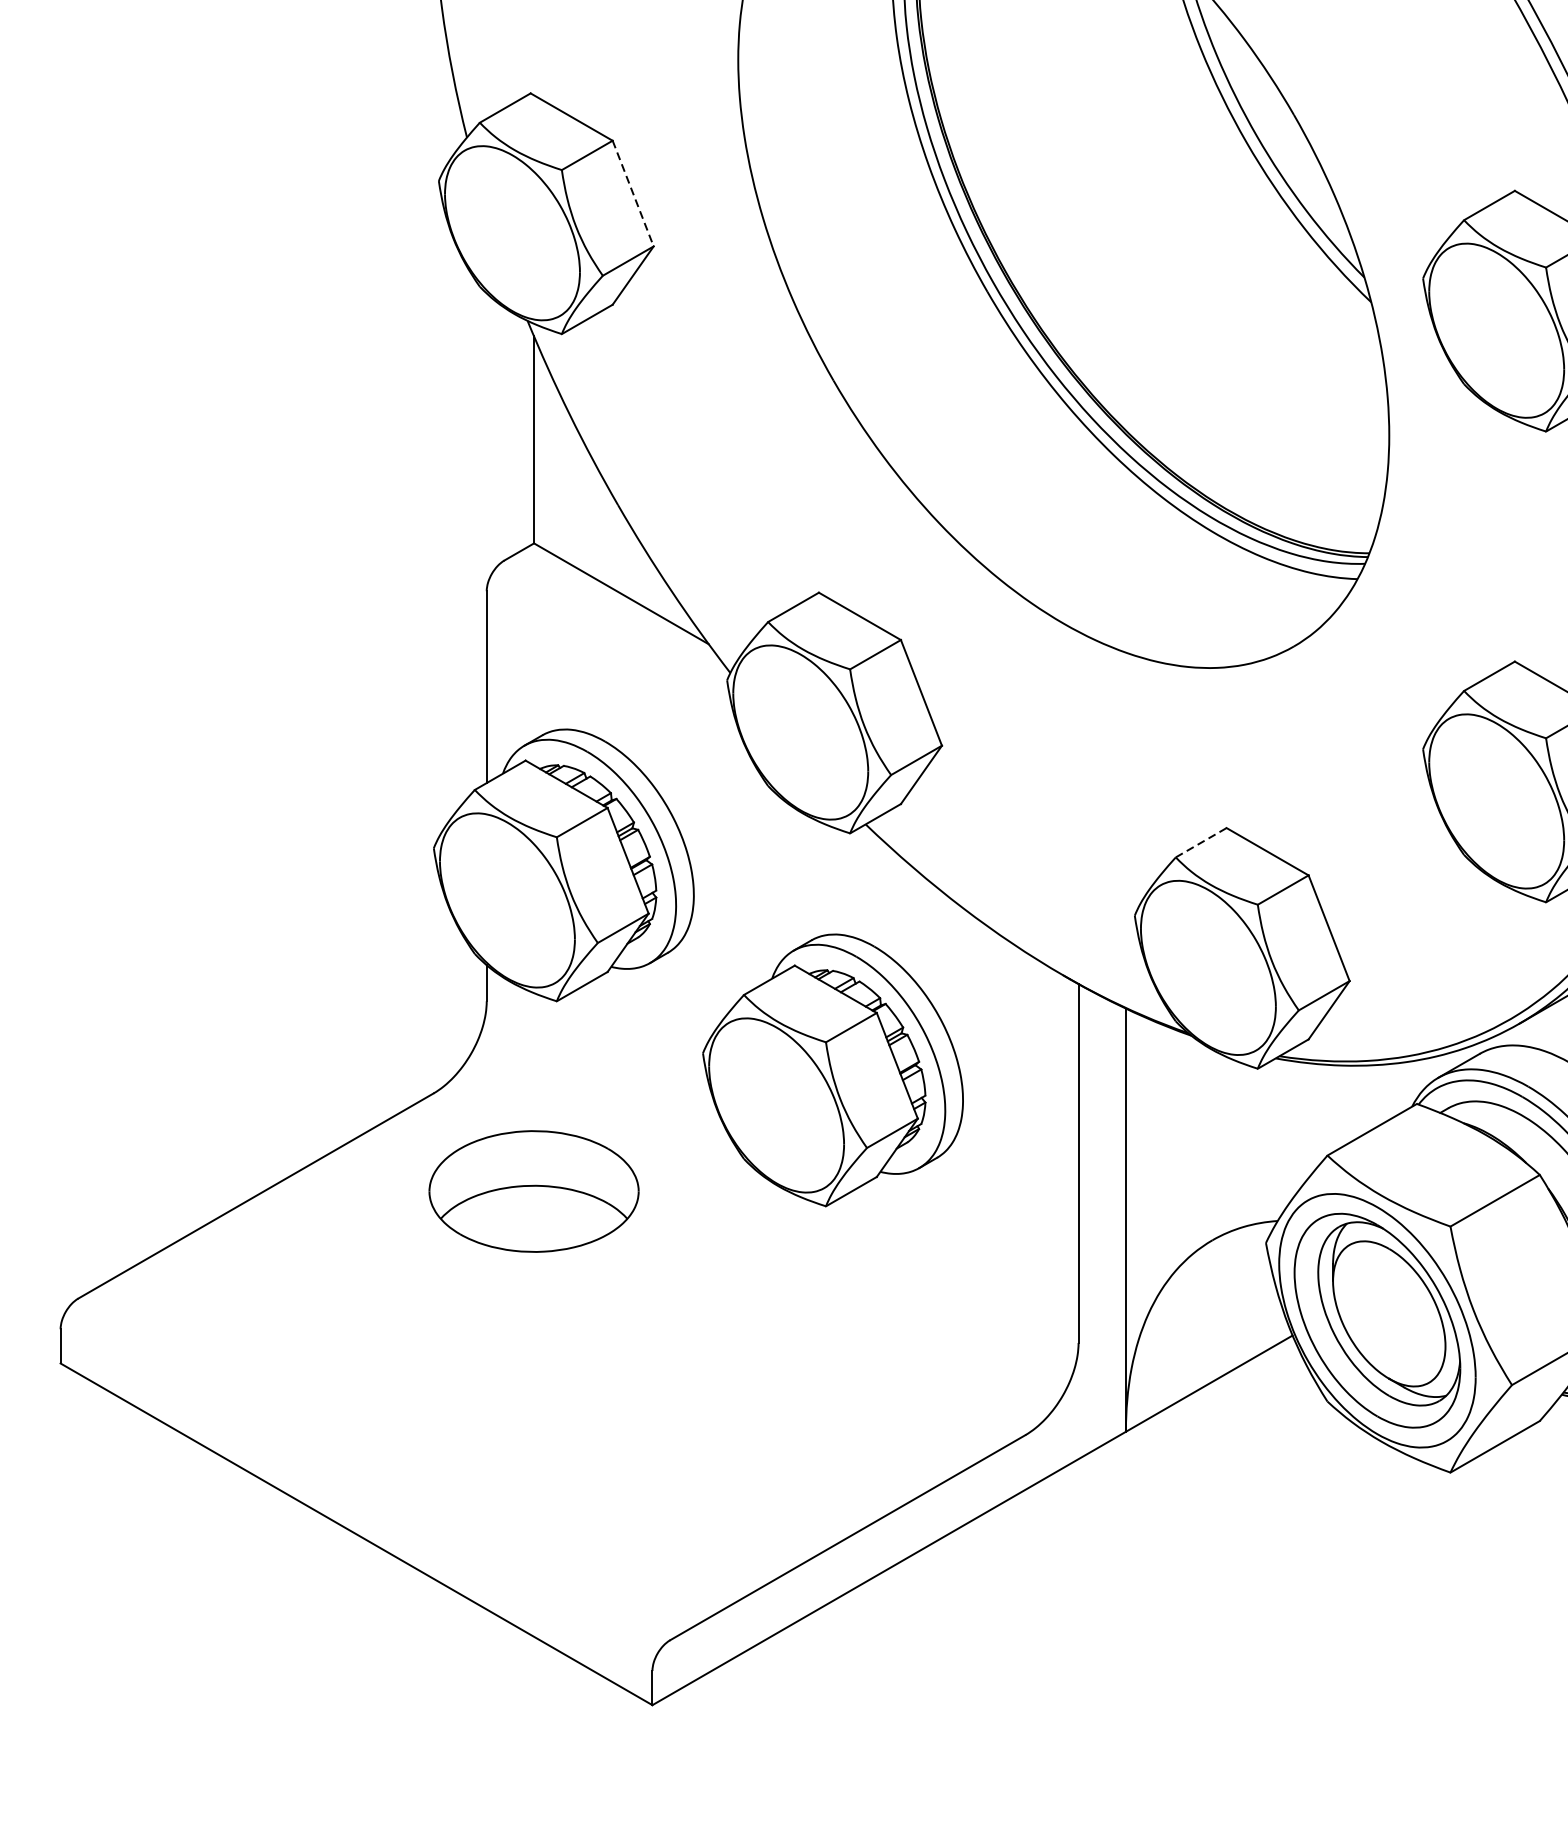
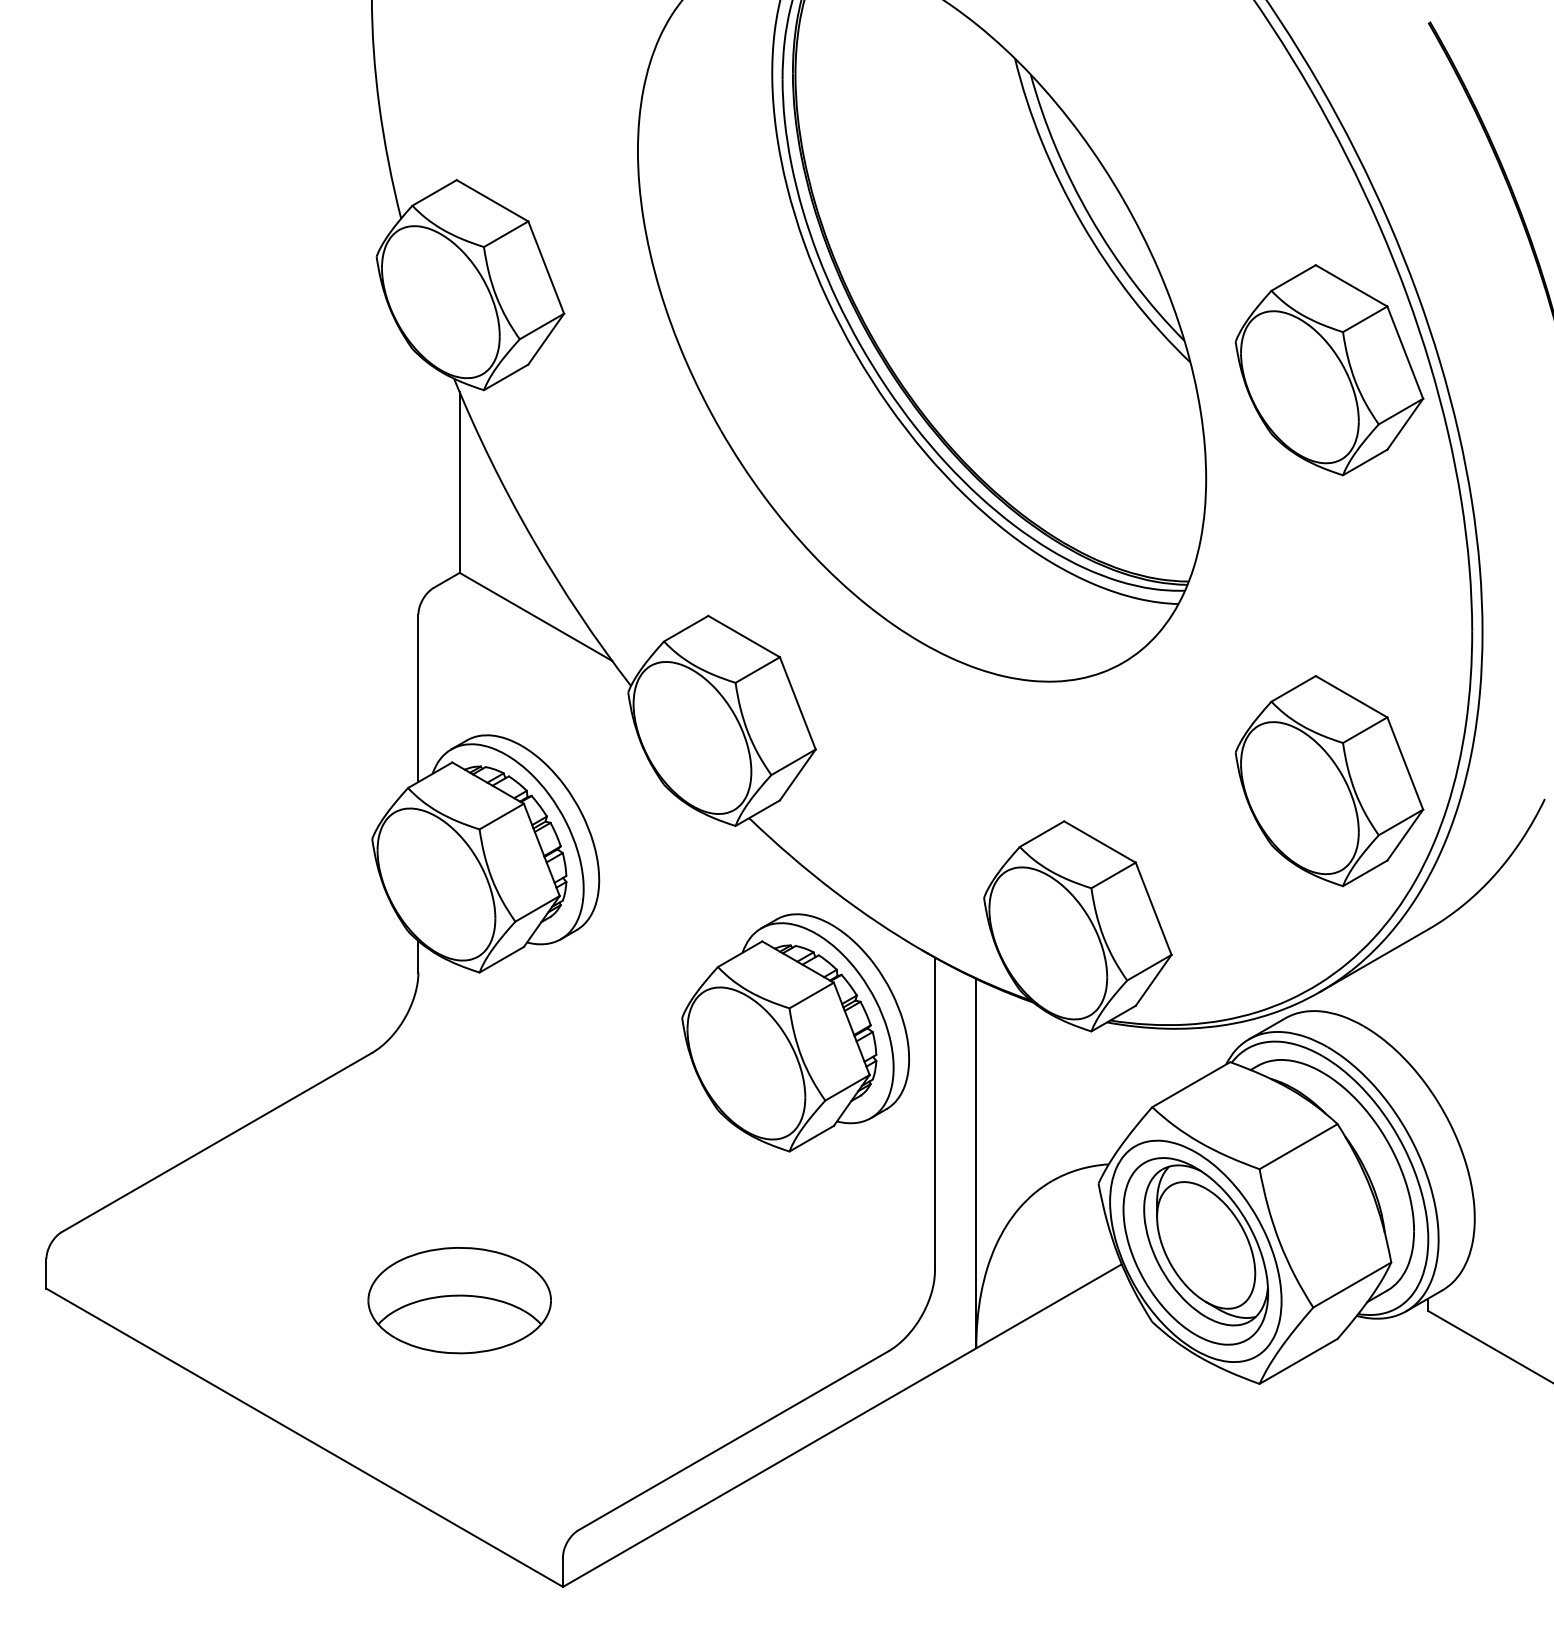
line: (633, 194) -> (546, 268), dashed -> solid
line: (1201, 843) -> (1042, 834), dashed -> solid
part: (832, 1069) -> (795, 1032), moved
part: (533, 1191) -> (459, 1300), moved

